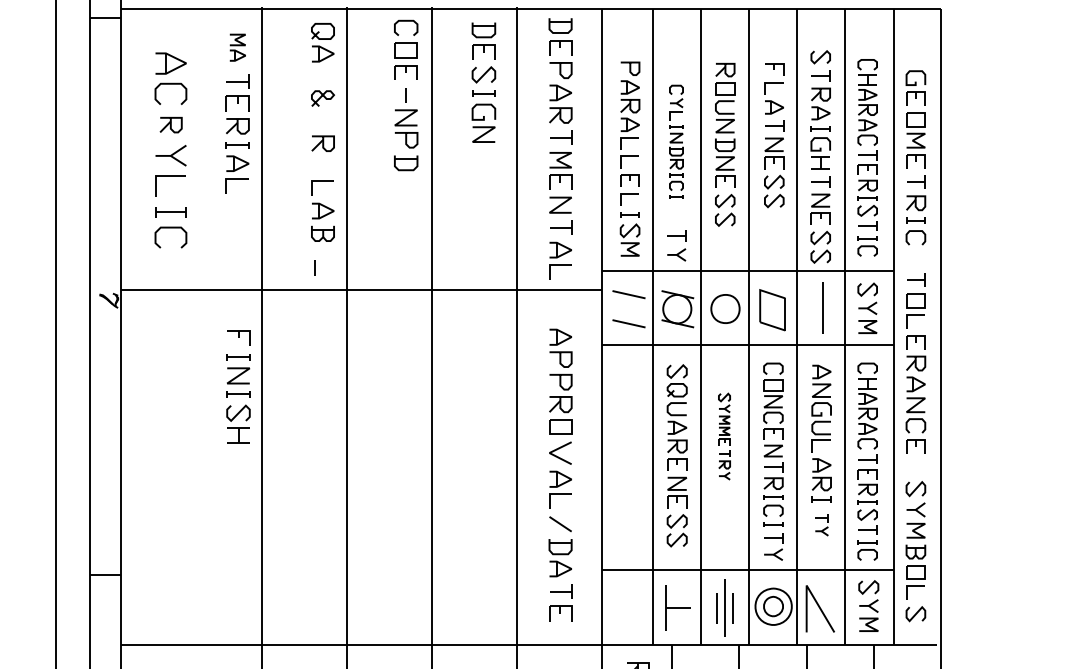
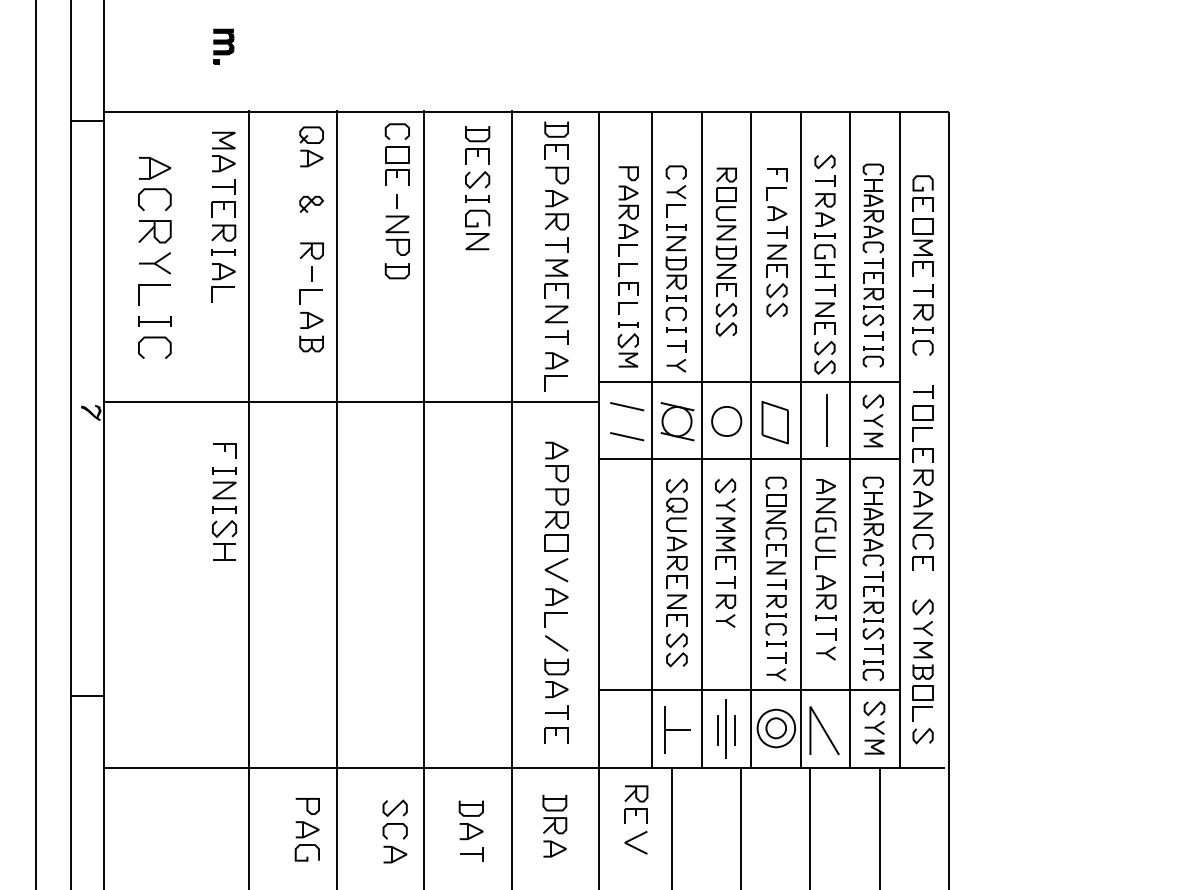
part: (237, 47) -> (223, 151), size x1.43
part: (170, 124) -> (154, 231), size x1.43
part: (675, 141) -> (675, 248), size x1.43
line: (315, 267) -> (311, 273), moved
part: (724, 436) -> (725, 552), size x1.67
part: (822, 525) -> (826, 644), size x1.43

